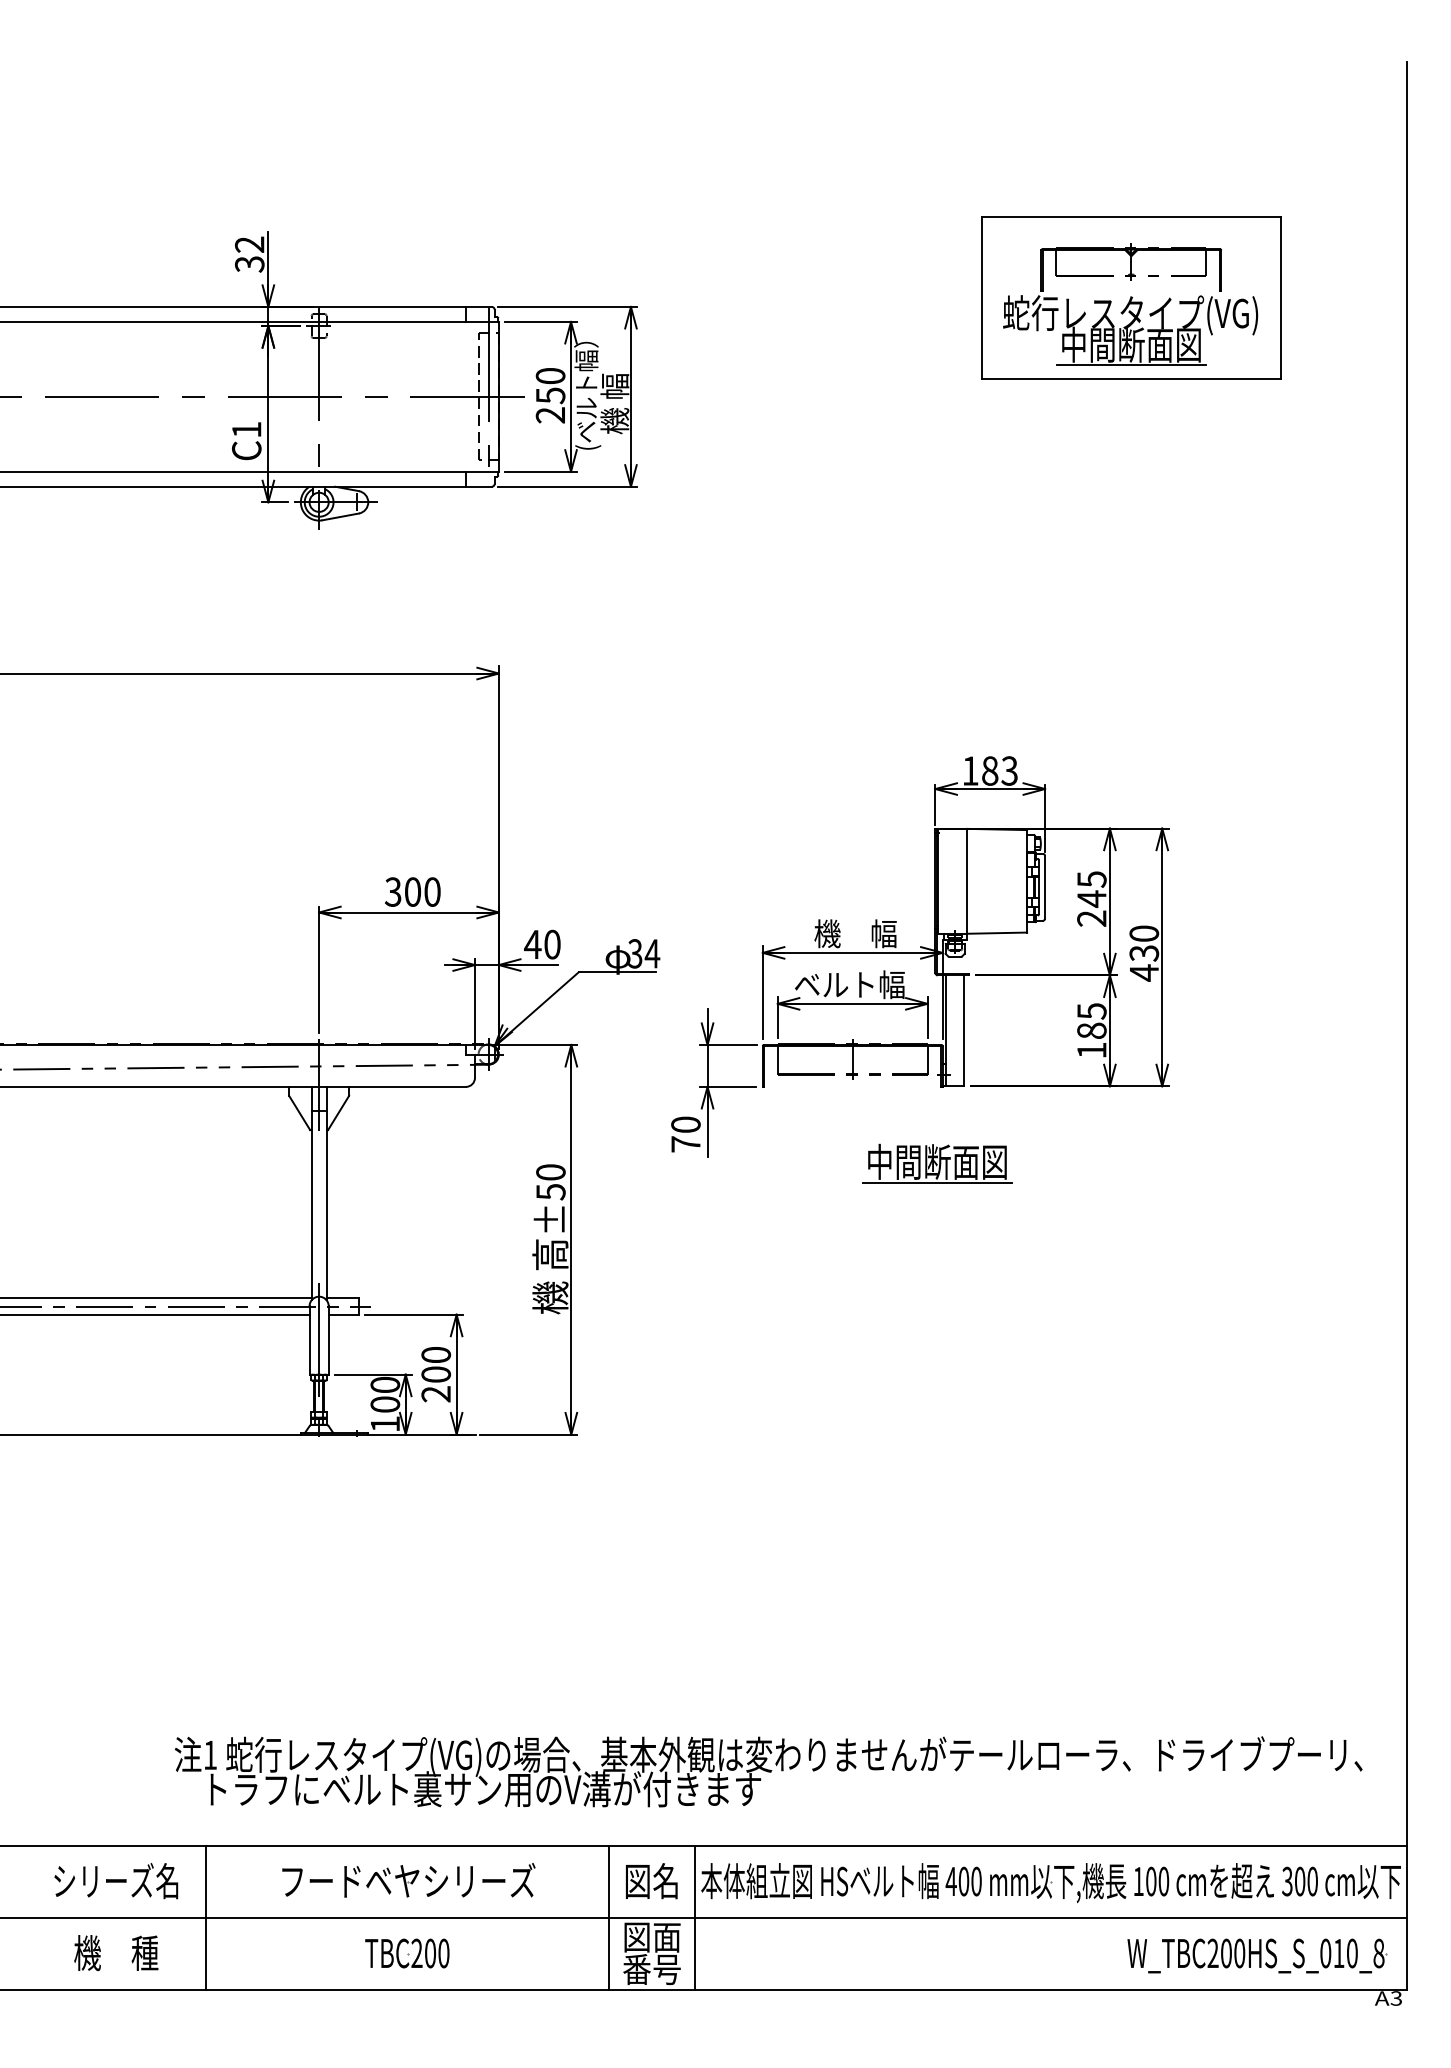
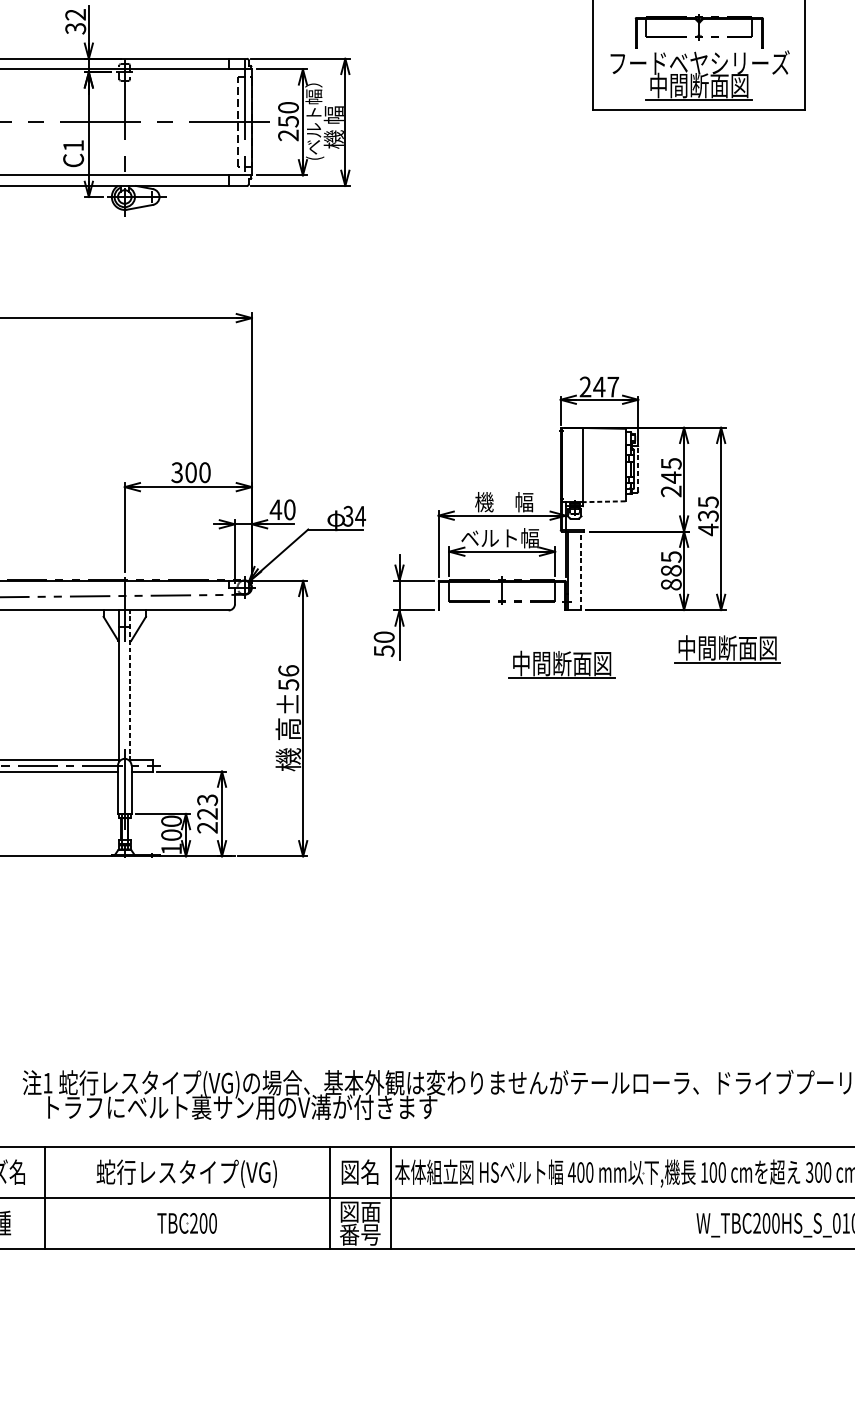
text: (1131, 315) -> (699, 64), 蛇行レスタイプ(VG) -> フードベヤシリーズ
text: (989, 770) -> (598, 386), 183 -> 247
line: (1045, 886) -> (638, 468), solid -> dashed
line: (997, 933) -> (604, 501), solid -> dashed
text: (1144, 933) -> (708, 501), 430 -> 435
line: (964, 1030) -> (581, 570), solid -> dashed
text: (1091, 1050) -> (671, 584), 185 -> 885
part: (1171, 1141) -> (727, 649), added
text: (685, 1144) -> (383, 651), 70 -> 50
text: (550, 1172) -> (288, 671), ±50 -> ±56
line: (326, 1193) -> (129, 685), solid -> dashed
text: (436, 1364) -> (207, 806), 200 -> 223
text: (407, 1883) -> (187, 1173), フードベヤシリーズ -> 蛇行レスタイプ(VG)

